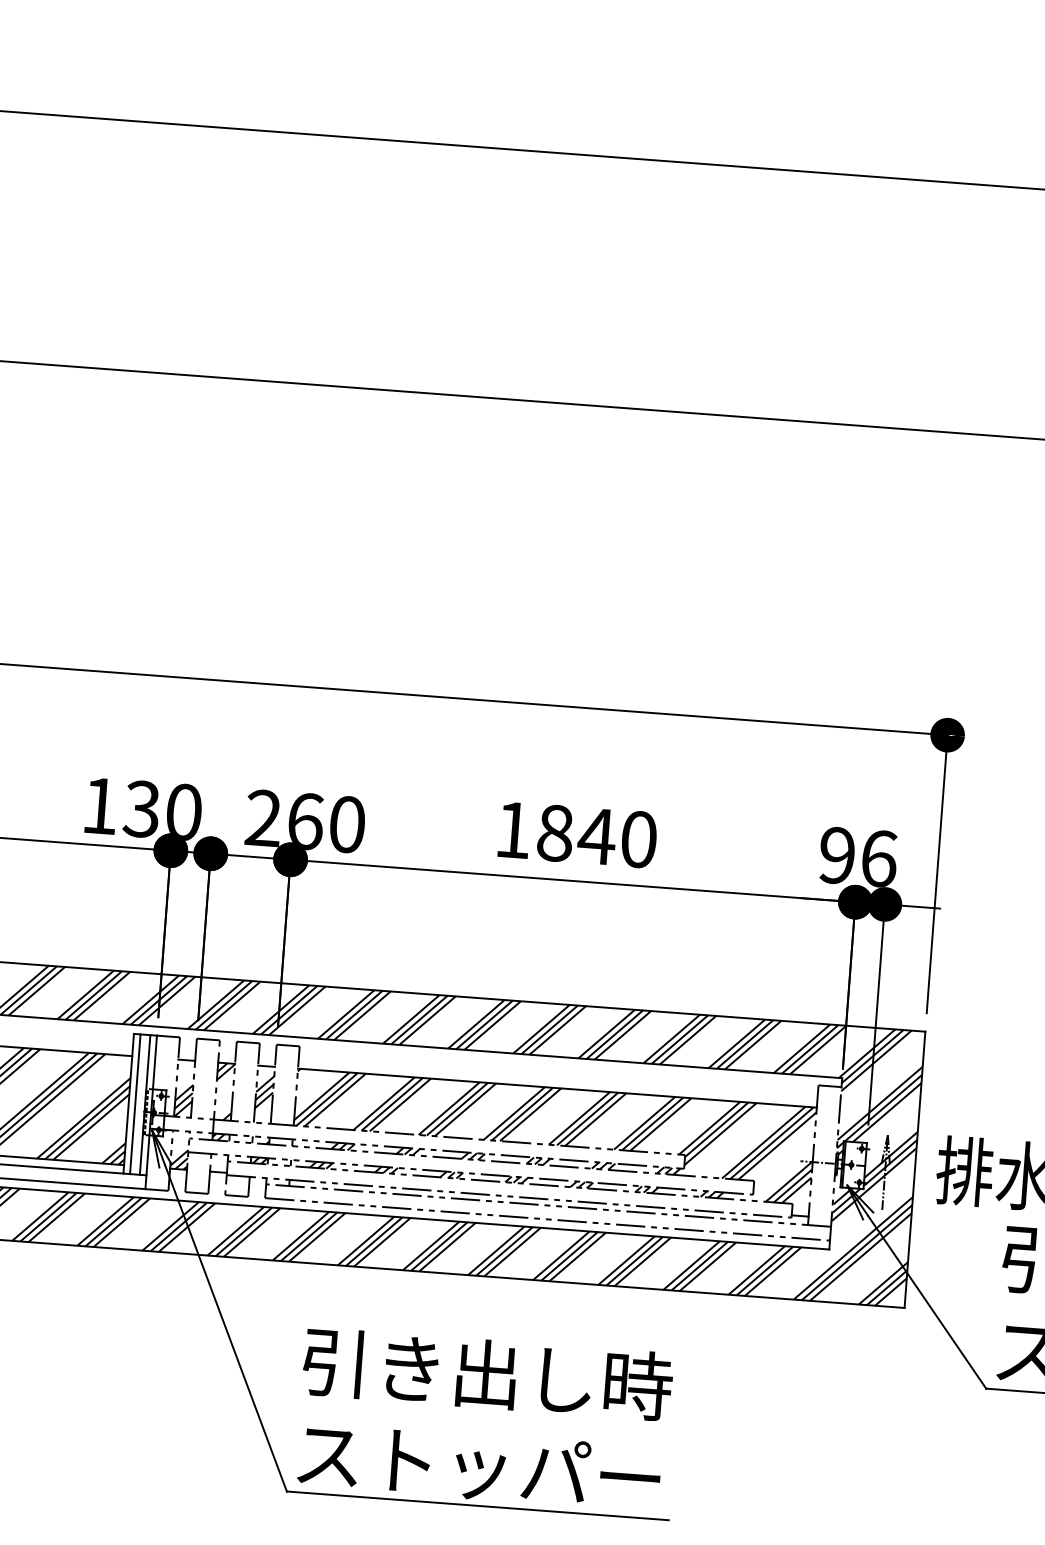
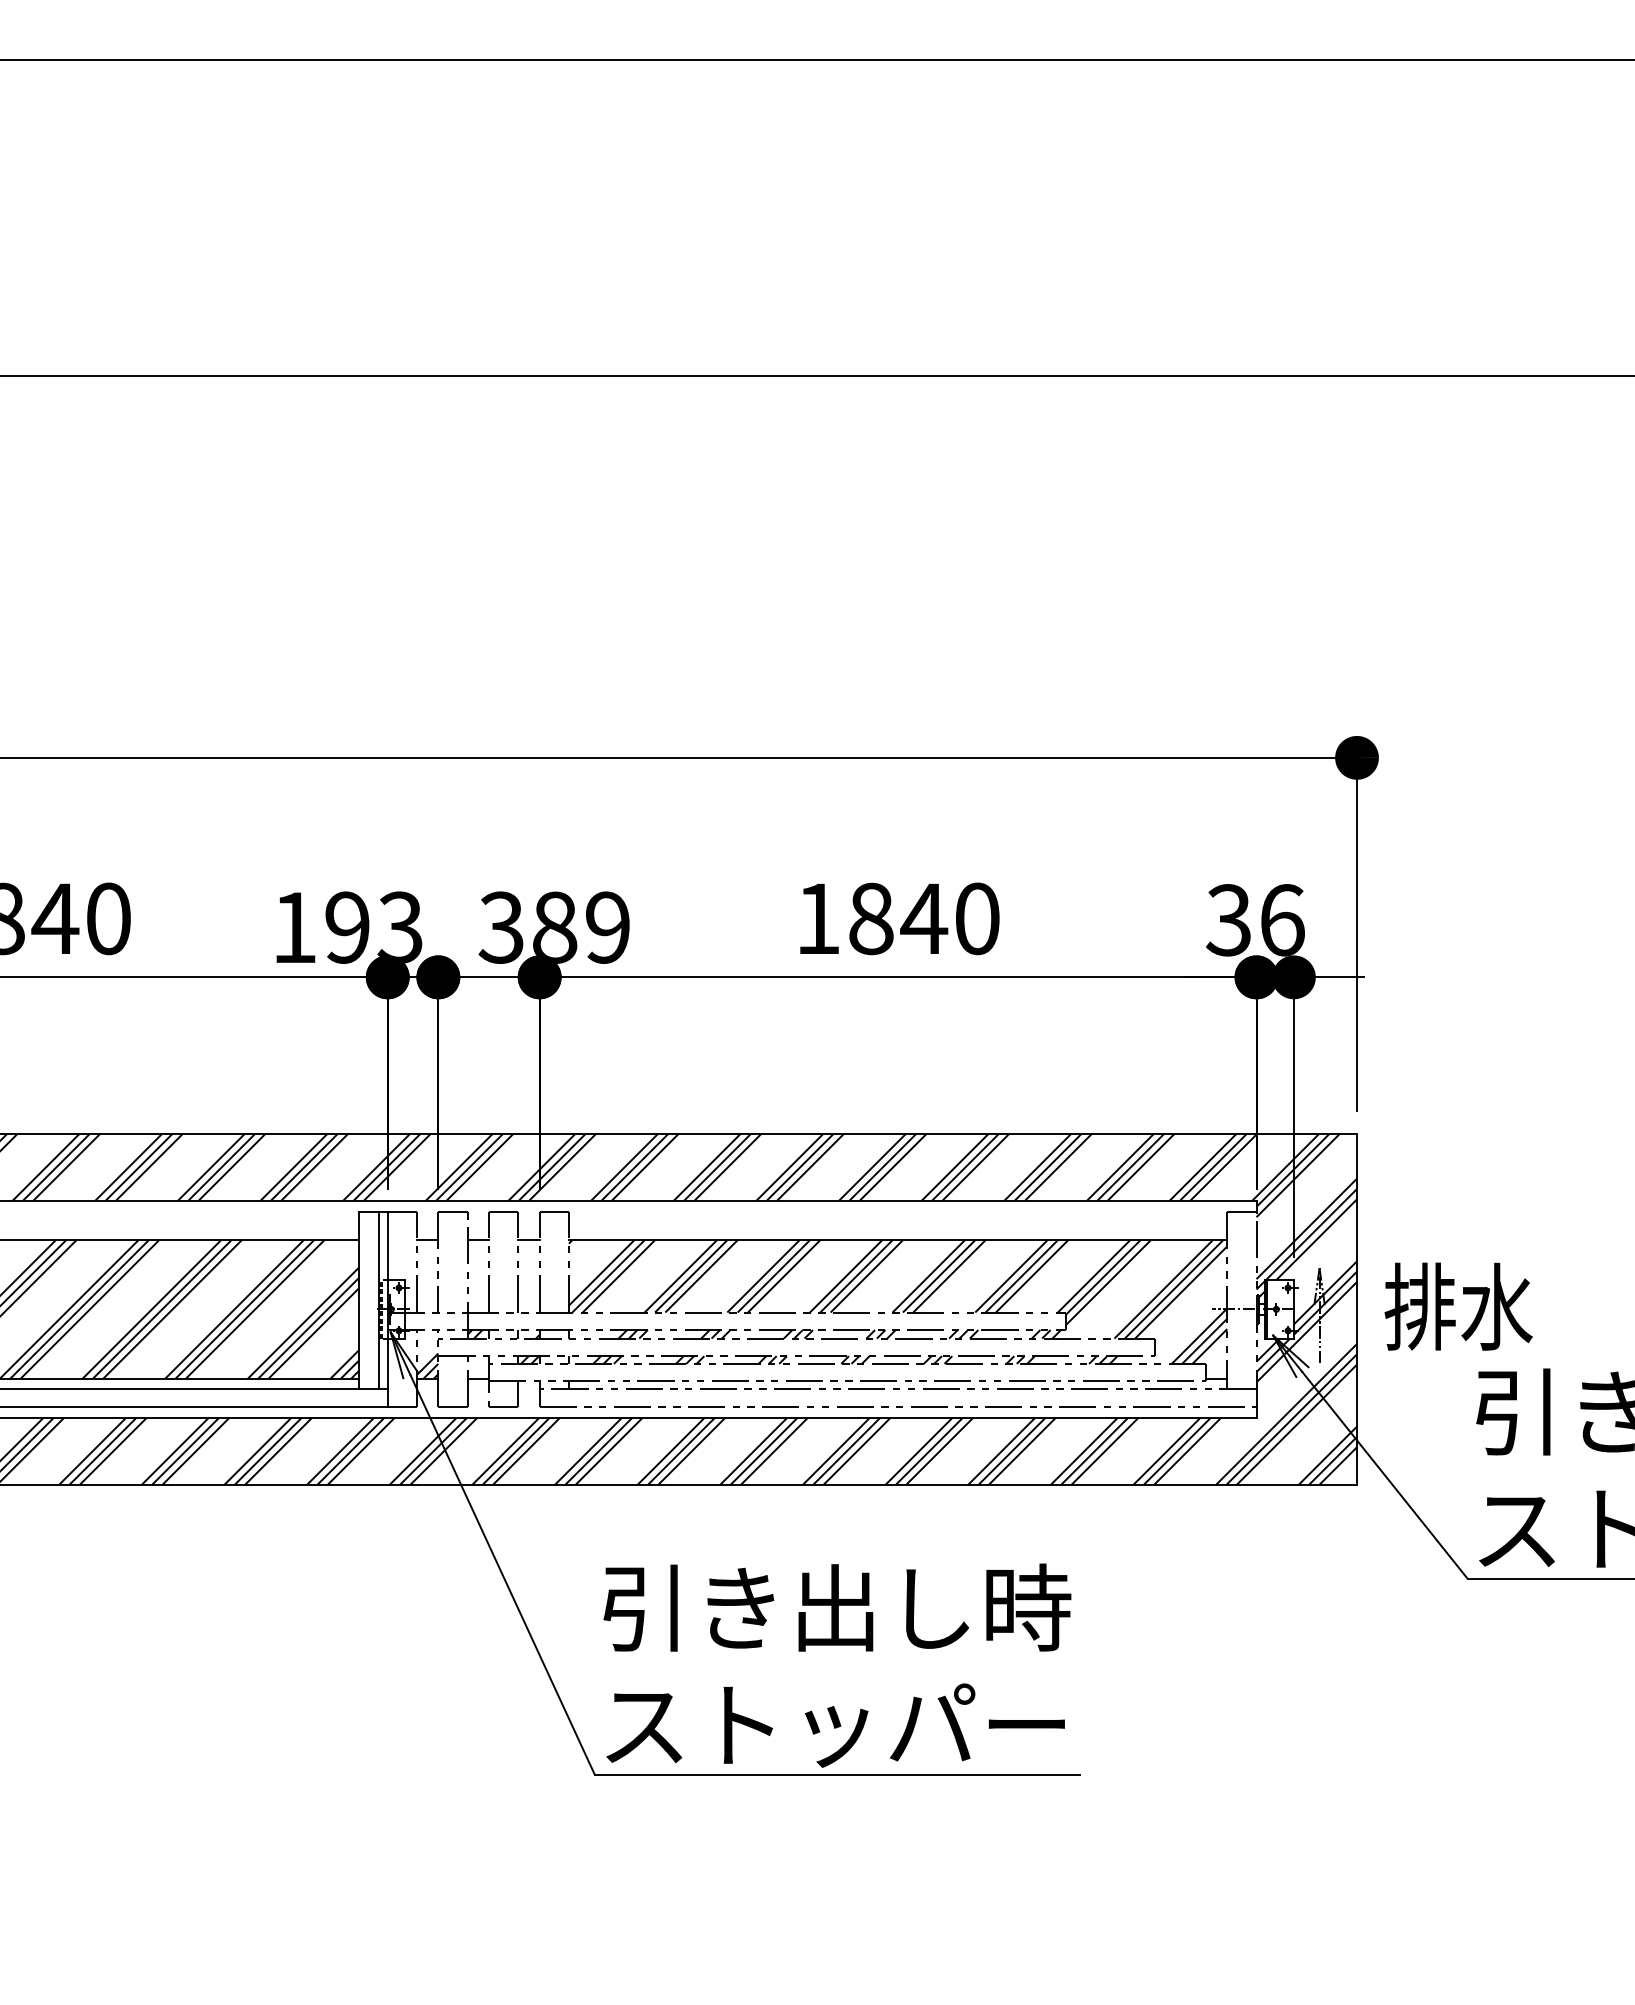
text: (162, 810) -> (373, 927), 130 -> 193
text: (305, 821) -> (554, 927), 260 -> 389
text: (836, 855) -> (1228, 920), 96 -> 36
hatch: (224, 1091) -> (478, 1276), removed
hatch: (264, 1092) -> (528, 1273), removed
hatch: (183, 1100) -> (427, 1291), removed
line: (134, 1104) -> (366, 1300), removed

